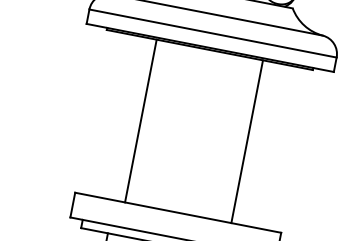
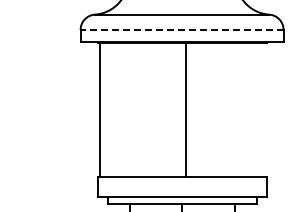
line: (212, 32) -> (181, 29), solid -> dashed
line: (140, 121) -> (100, 110), moved
line: (246, 142) -> (185, 110), moved

